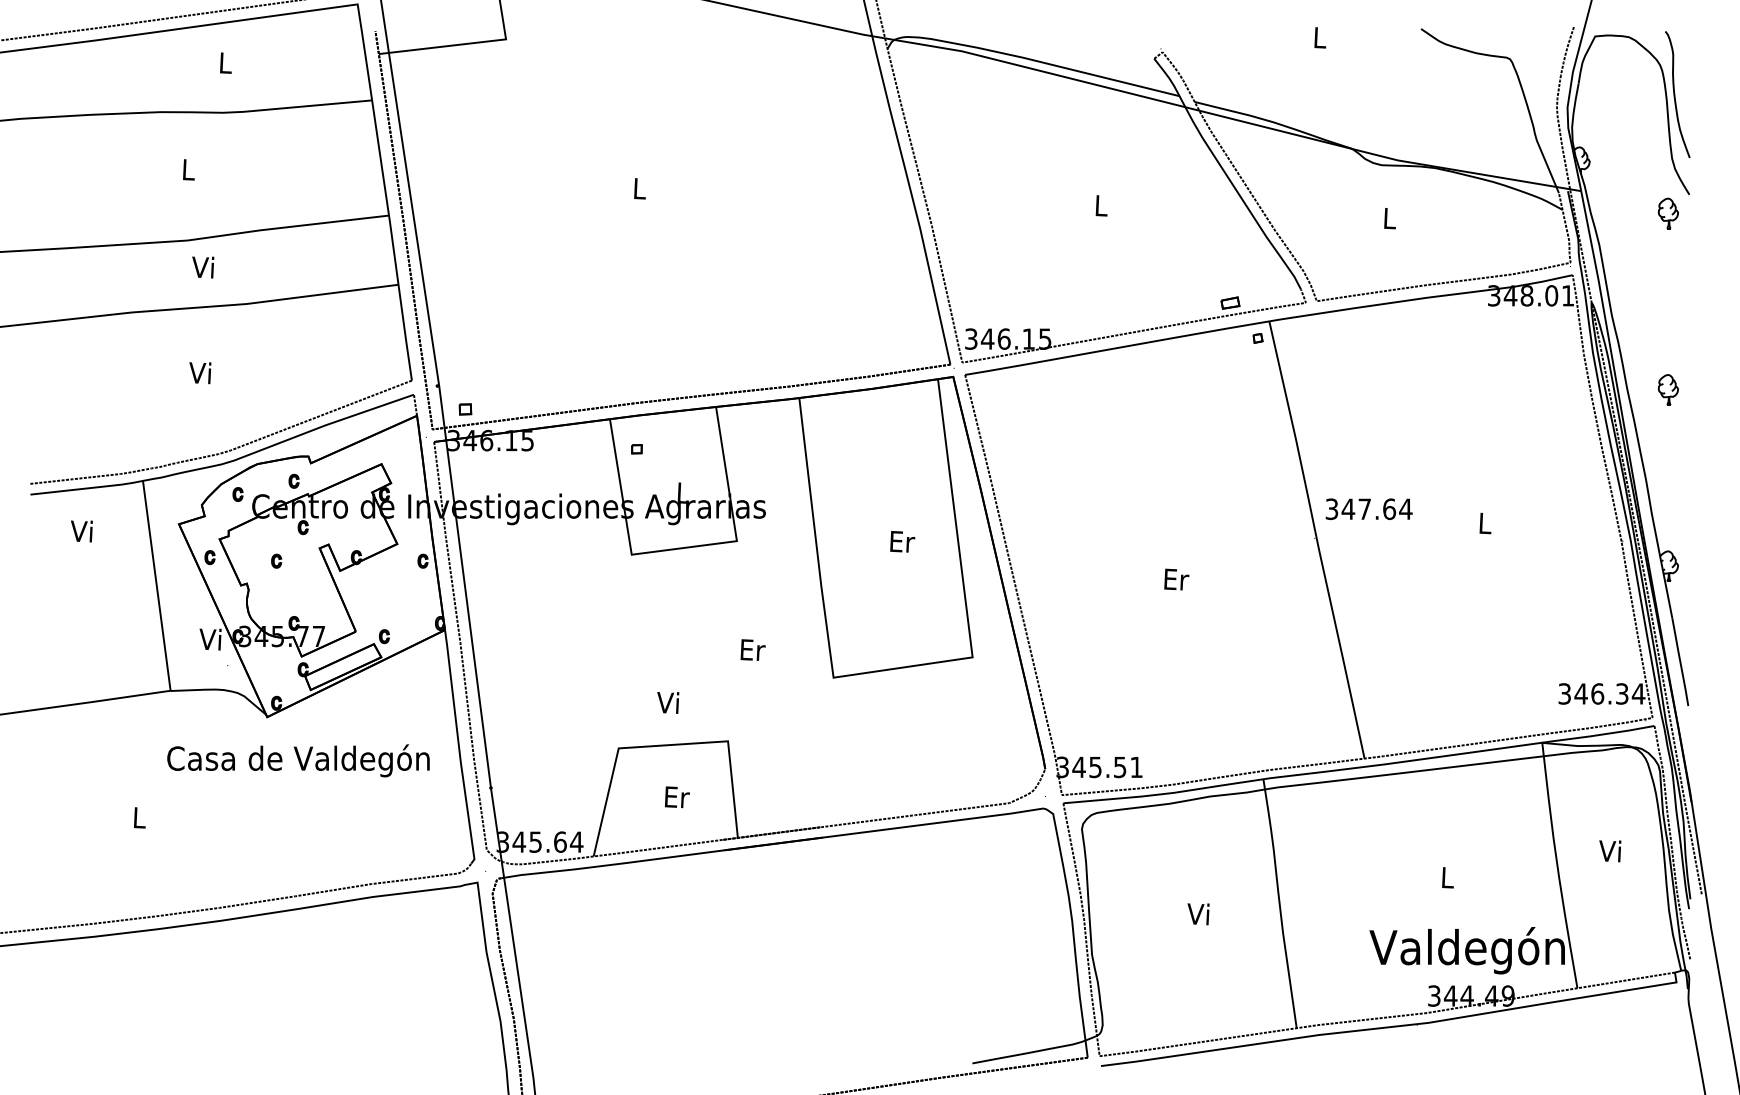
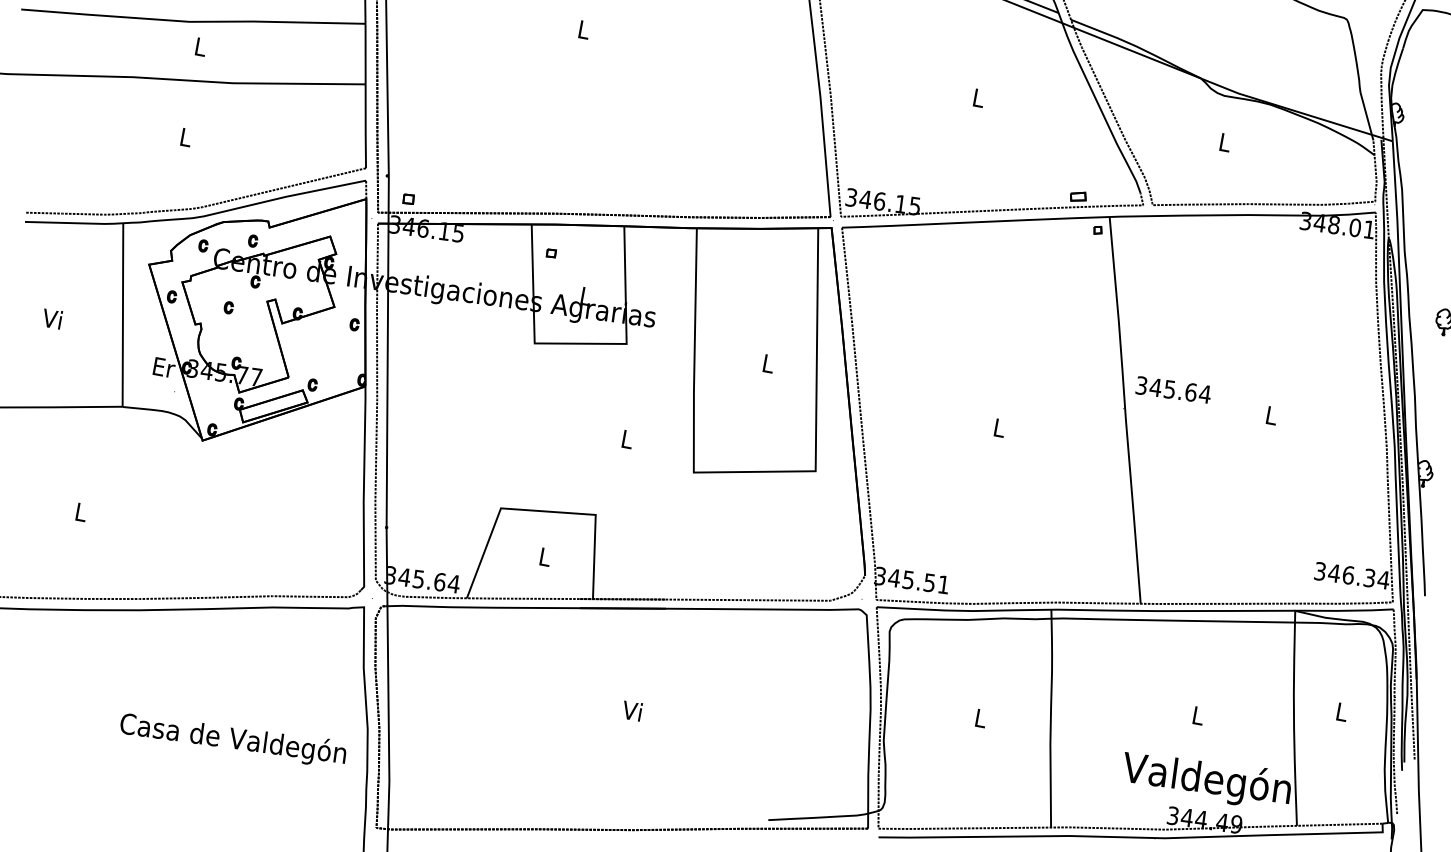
text: (203, 267) -> (200, 46), Vi -> L
text: (200, 373) -> (185, 137), Vi -> L
text: (1364, 509) -> (1169, 389), 347.64 -> 345.64
text: (81, 531) -> (52, 319), moved
text: (902, 541) -> (768, 363), Er -> L
text: (1176, 579) -> (999, 428), Er -> L
text: (211, 639) -> (163, 367), Vi -> Er
text: (752, 649) -> (627, 438), Er -> L
text: (668, 702) -> (632, 710), moved
text: (298, 760) -> (233, 739), moved
text: (677, 796) -> (545, 556), Er -> L
text: (1610, 851) -> (1341, 712), Vi -> L
text: (1198, 914) -> (979, 718), Vi -> L

